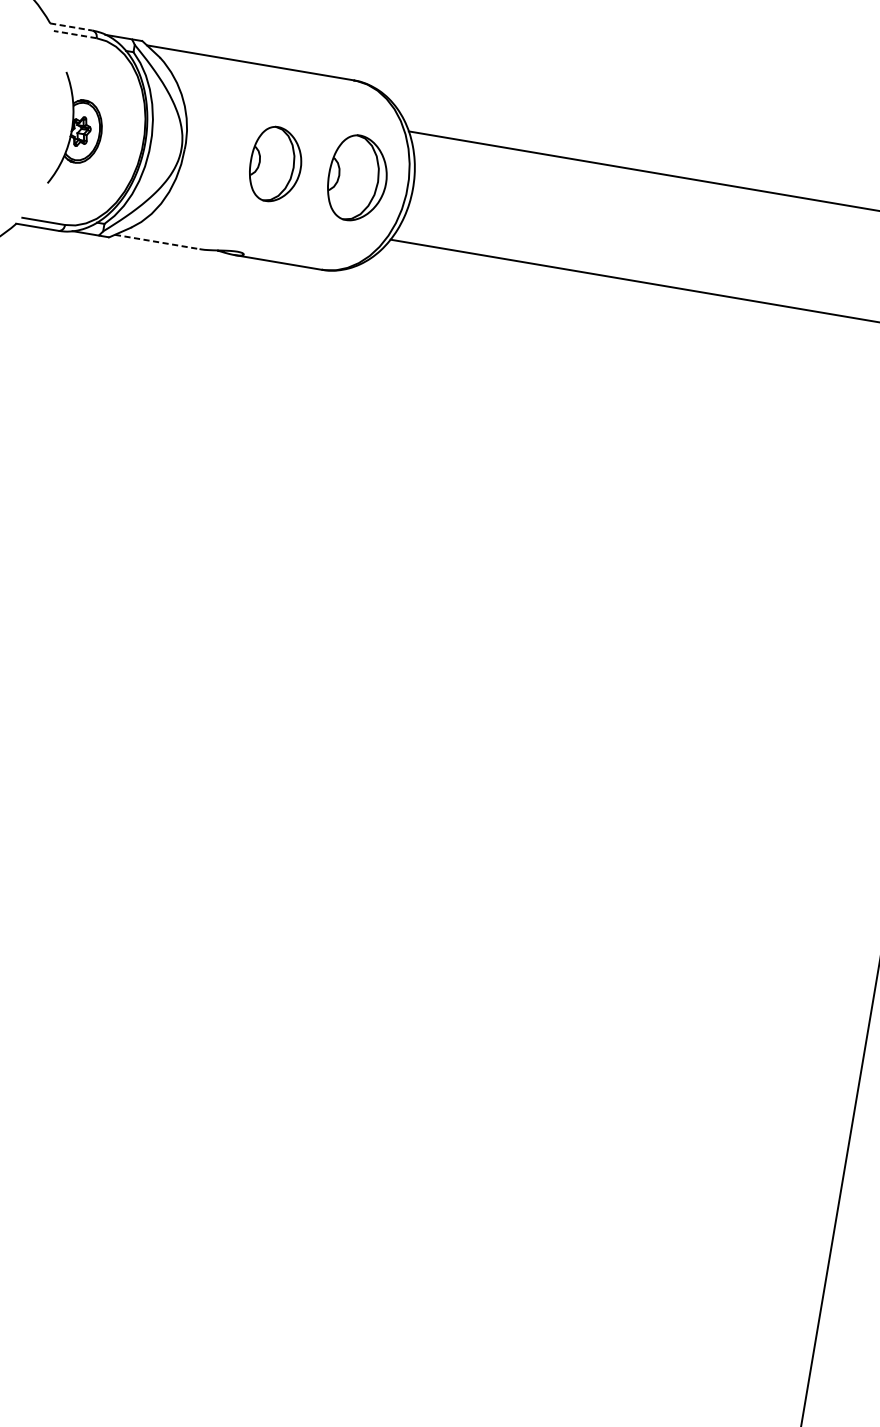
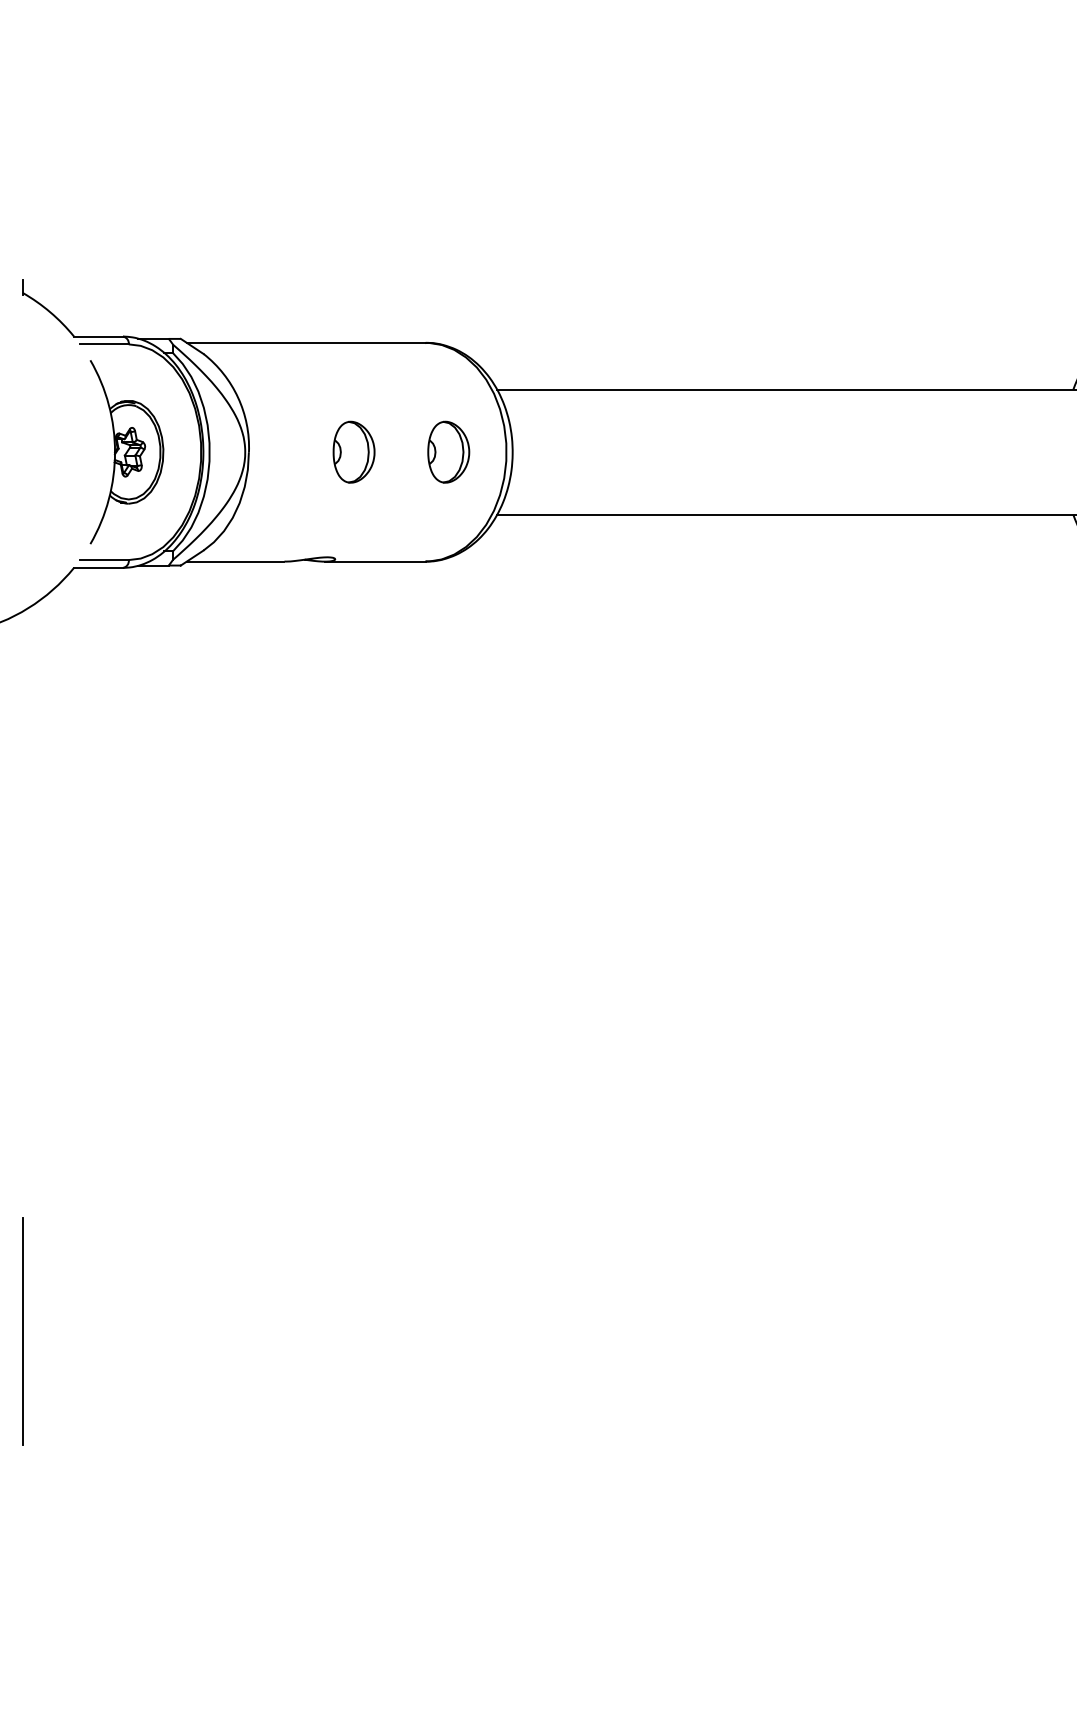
line: (71, 26) -> (98, 336), dashed -> solid
line: (75, 34) -> (104, 344), dashed -> solid
part: (78, 131) -> (126, 452), size x1.43
part: (275, 163) -> (353, 451), size x0.71
part: (357, 177) -> (448, 451), size x0.62
line: (157, 241) -> (235, 561), dashed -> solid

